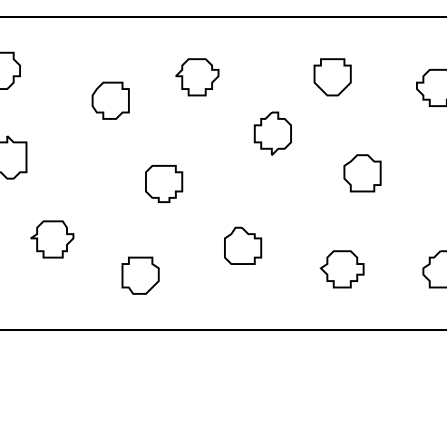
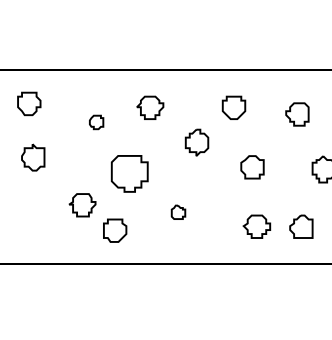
part: (110, 100) -> (96, 122), size x0.6
part: (163, 183) -> (129, 173), size x1.6
part: (52, 239) -> (82, 205), moved
part: (242, 246) -> (178, 212), size x0.6
part: (341, 268) -> (256, 226), moved

